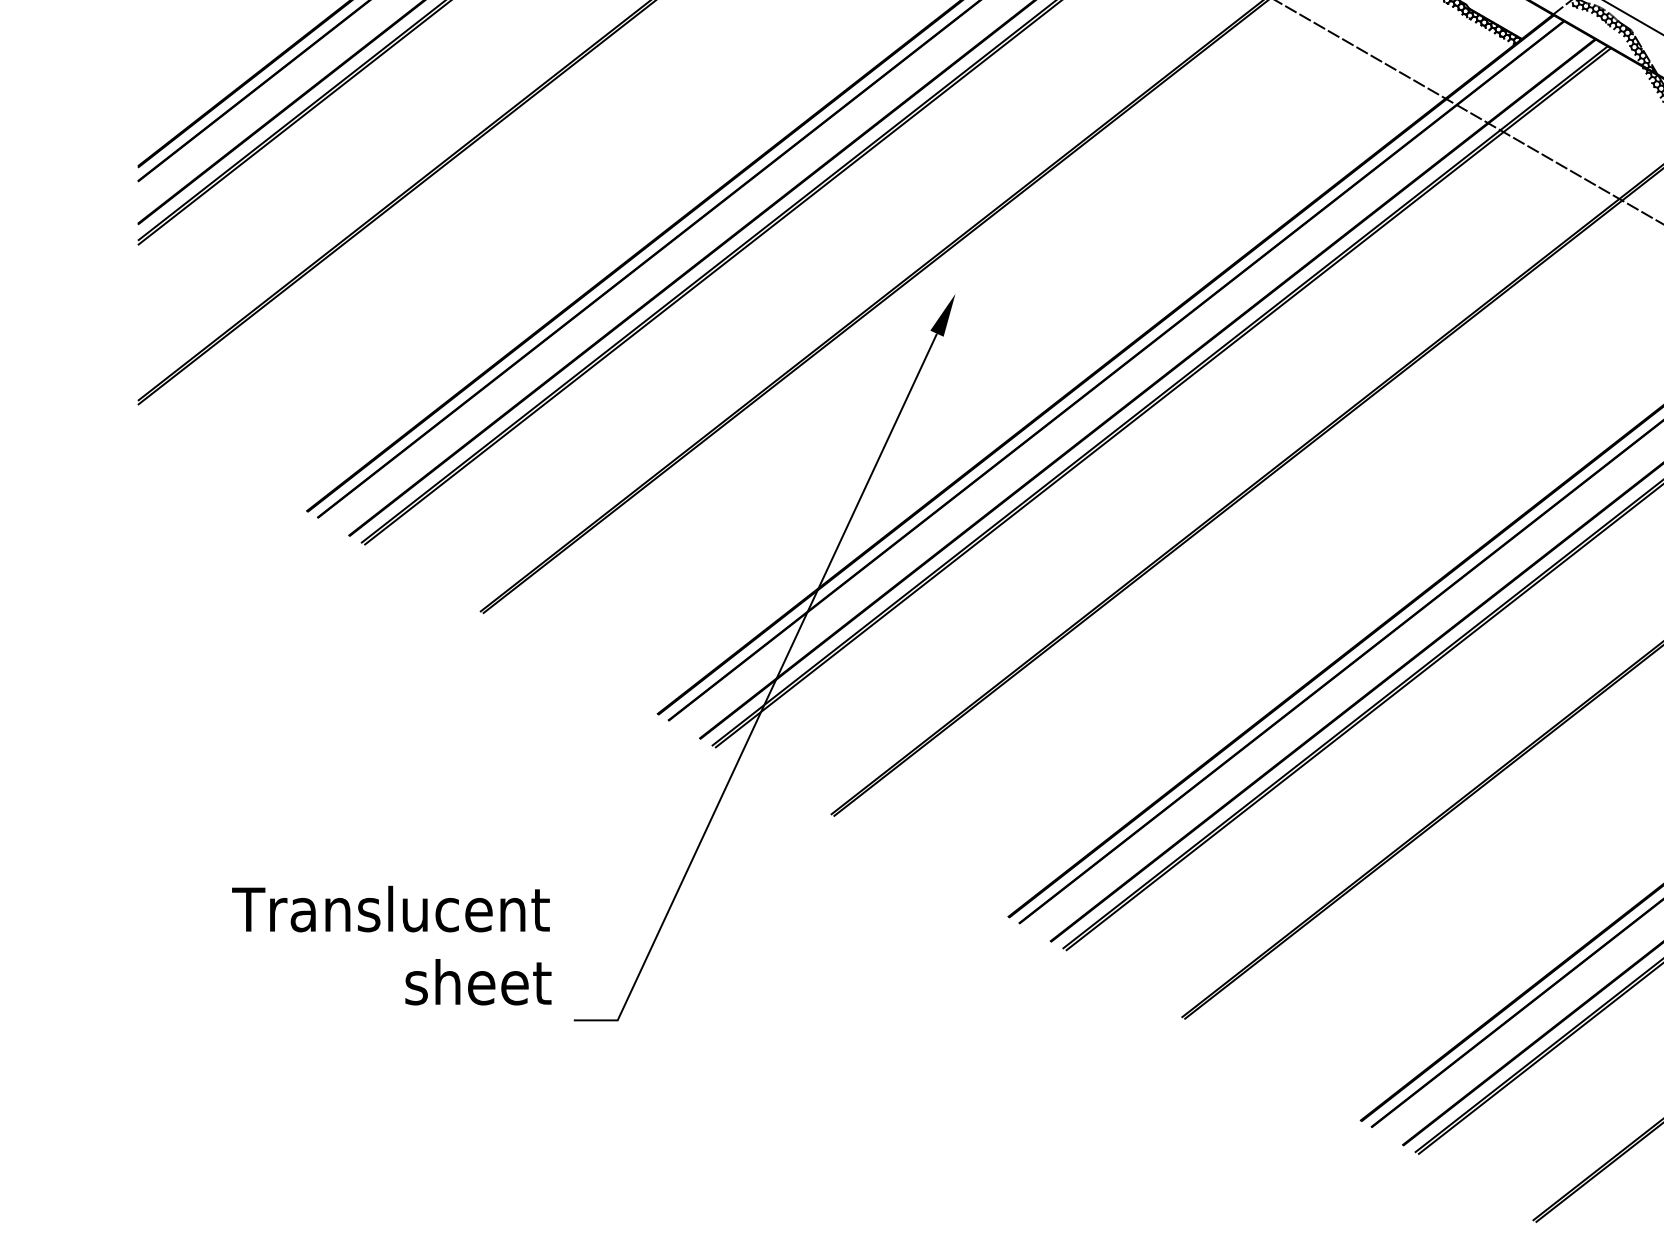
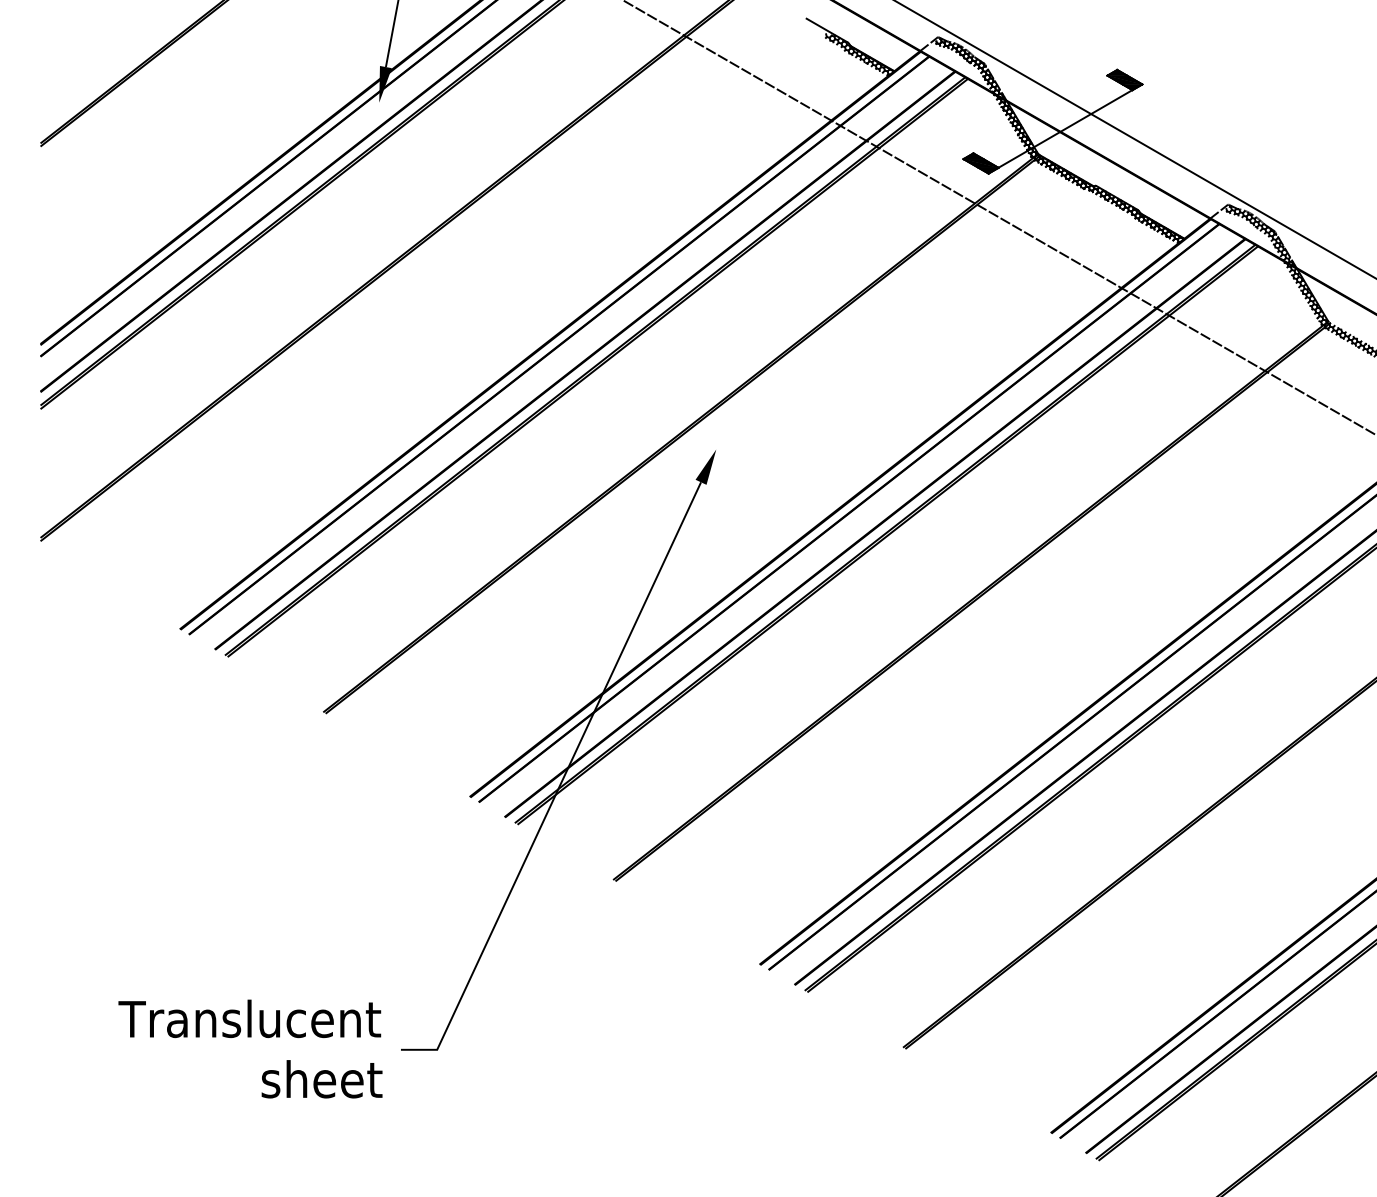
text: (391, 944) -> (250, 1048), moved

